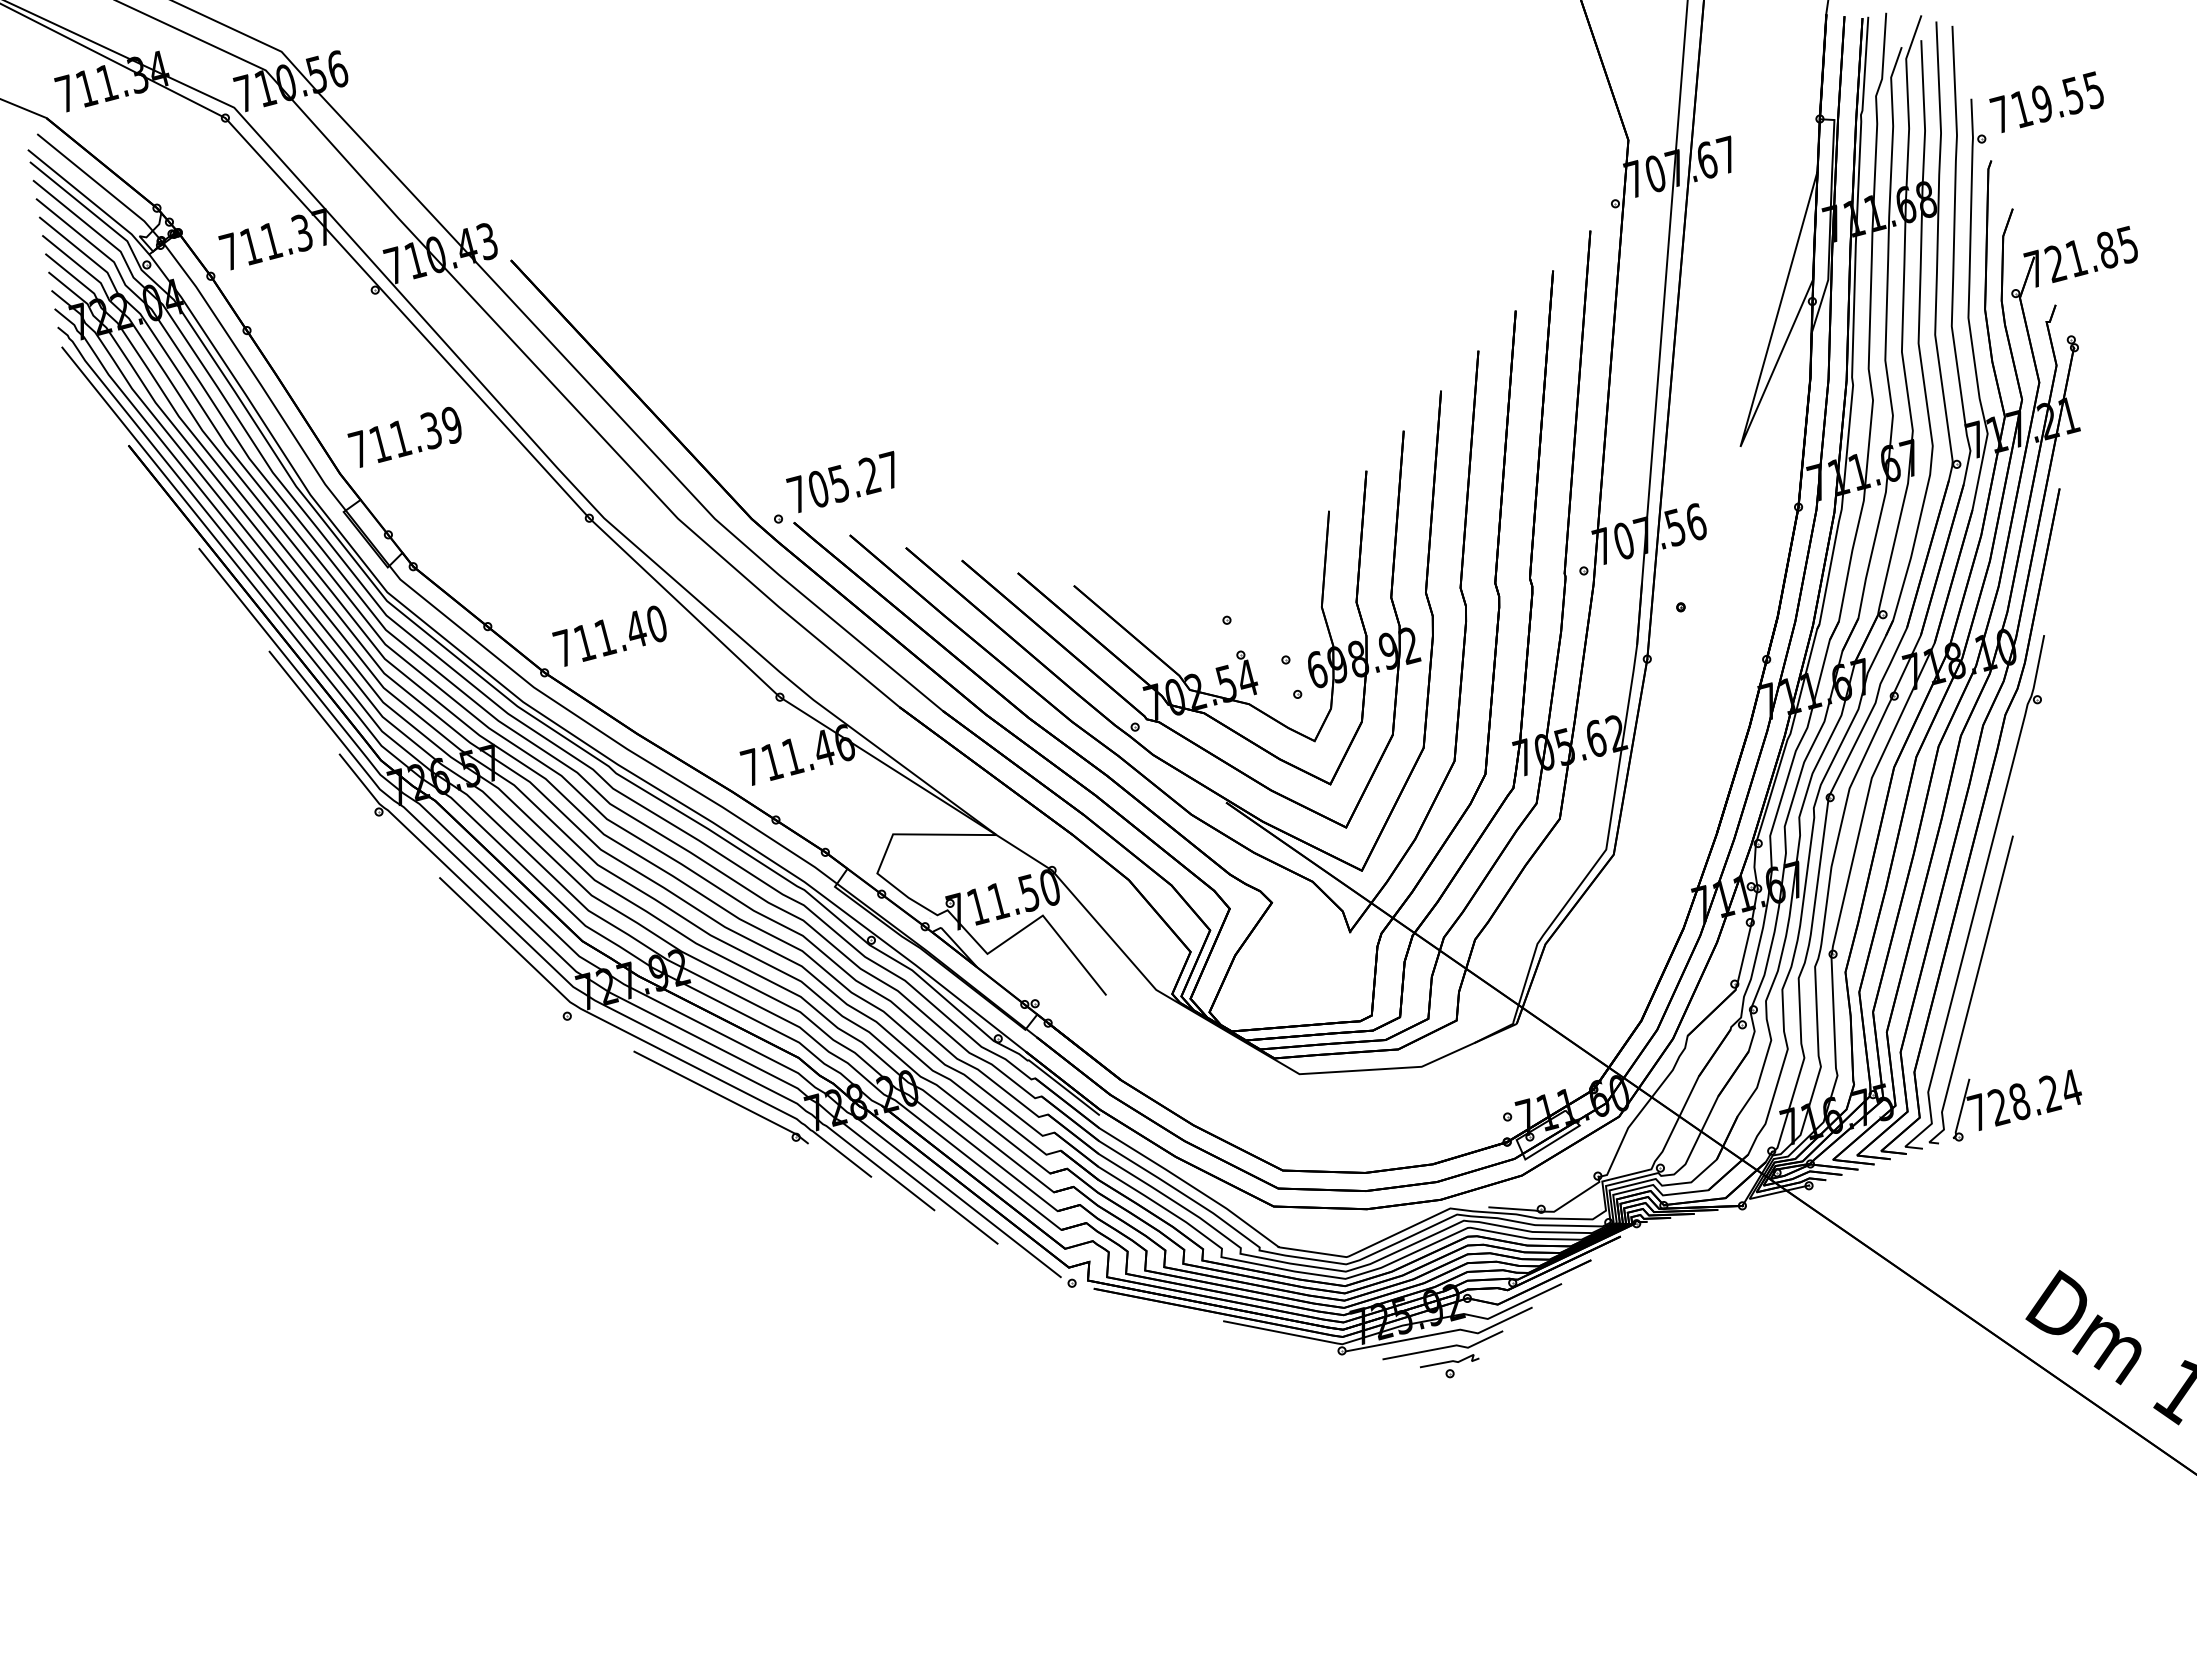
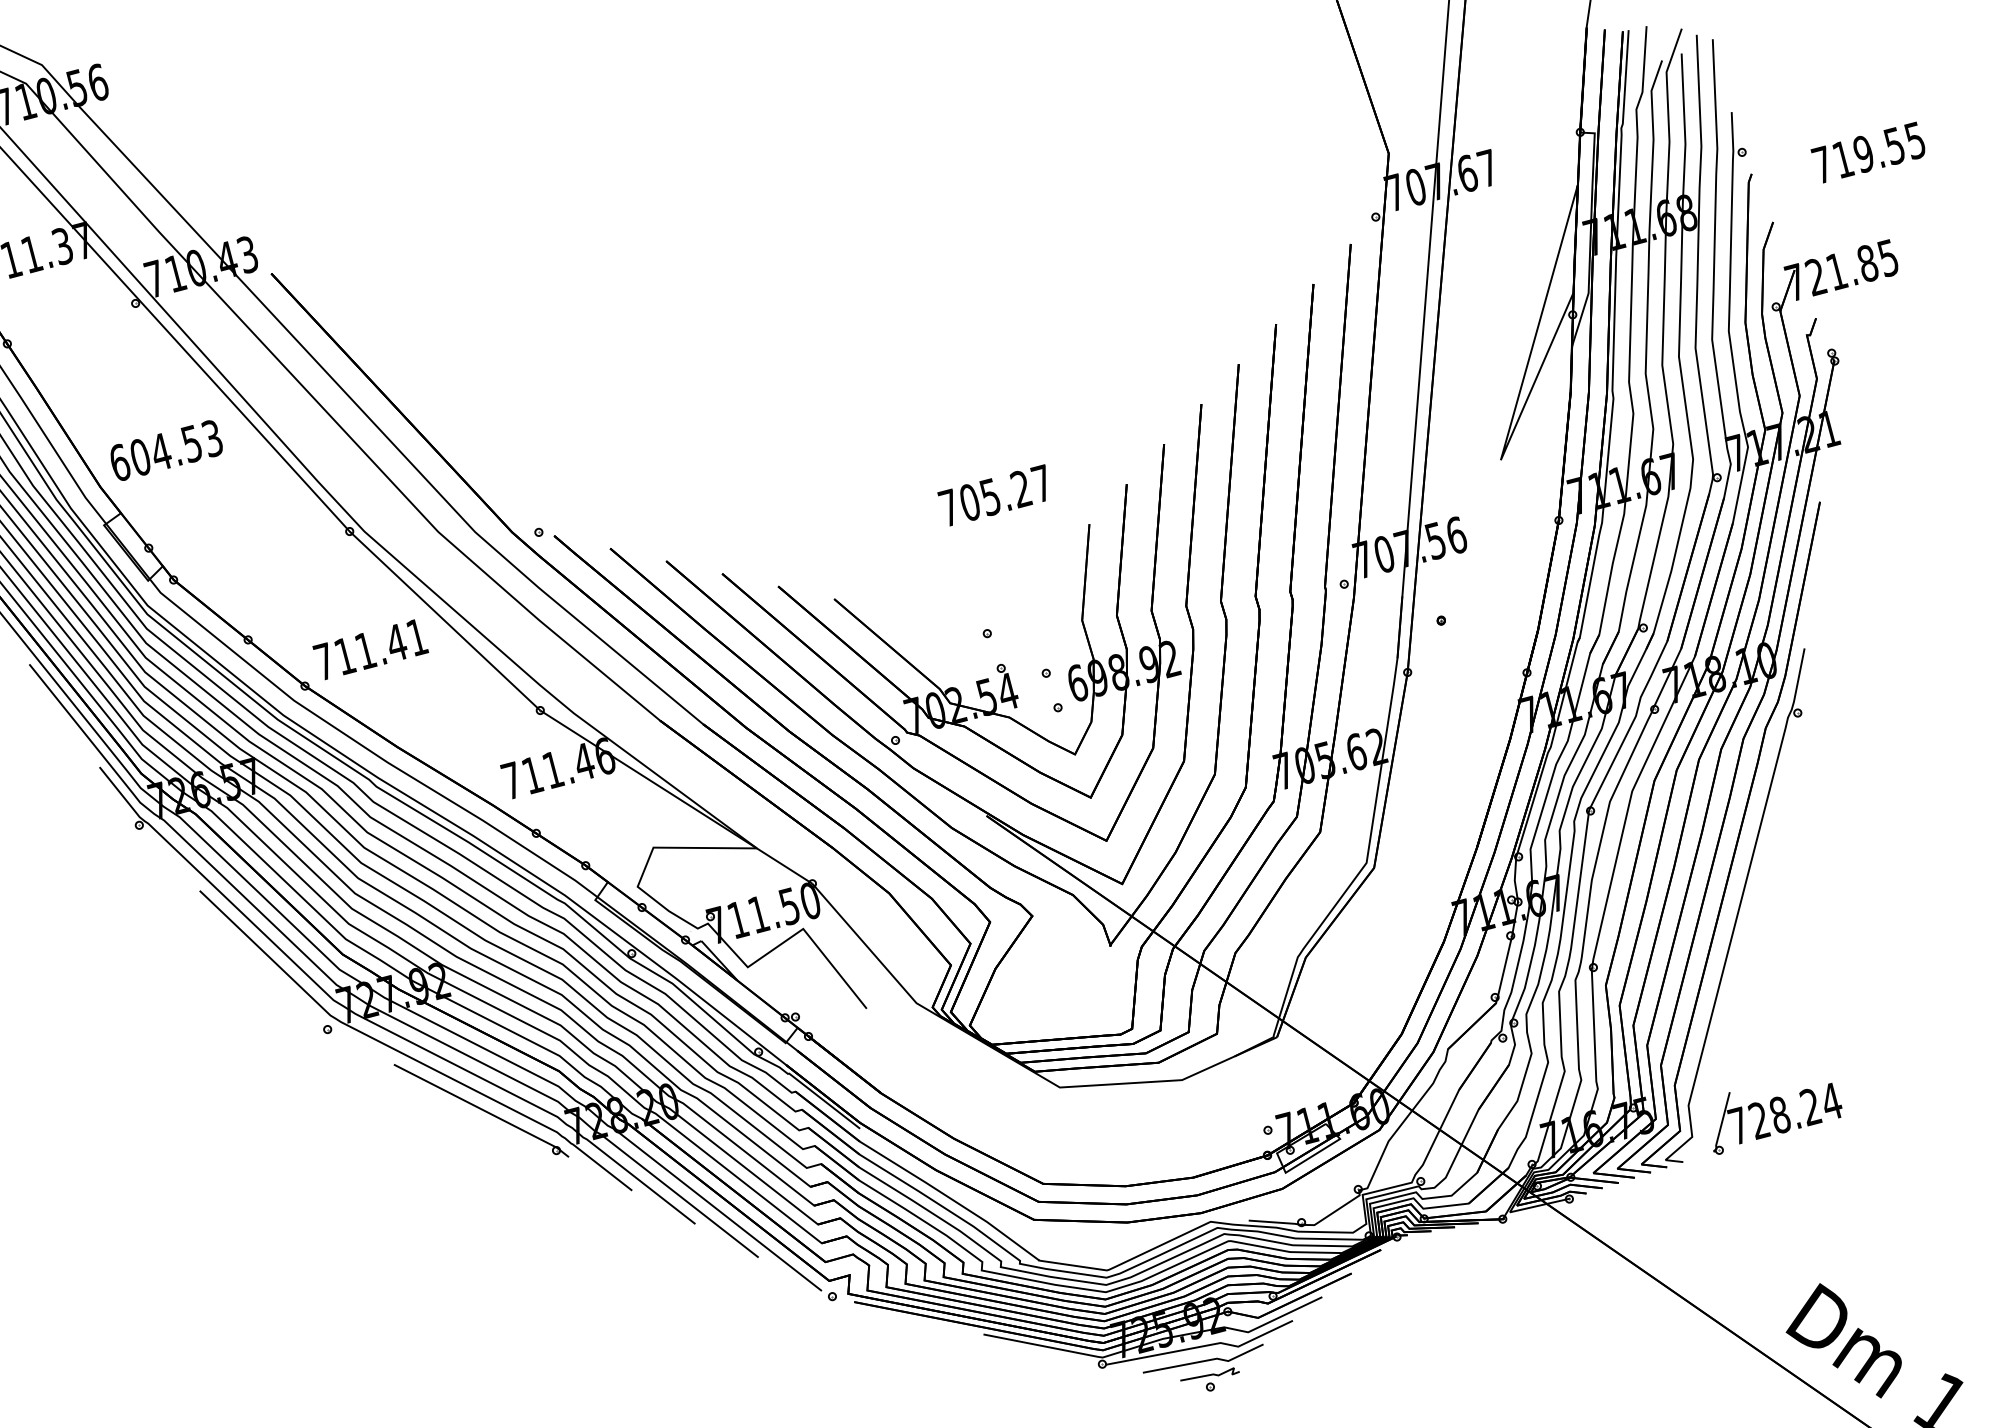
text: (2046, 101) -> (1867, 151), moved
text: (404, 437) -> (164, 450), 711.39 -> 604.53
text: (840, 481) -> (991, 494), moved
text: (657, 623) -> (417, 636), 711.40 -> 711.41
line: (1972, 989) -> (1732, 1002), removed

